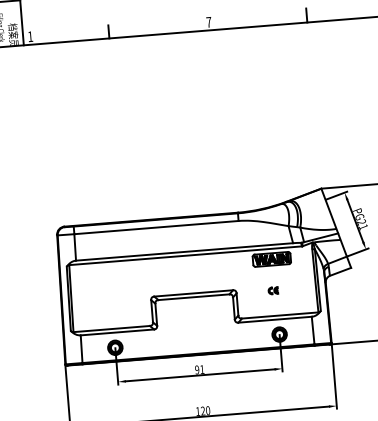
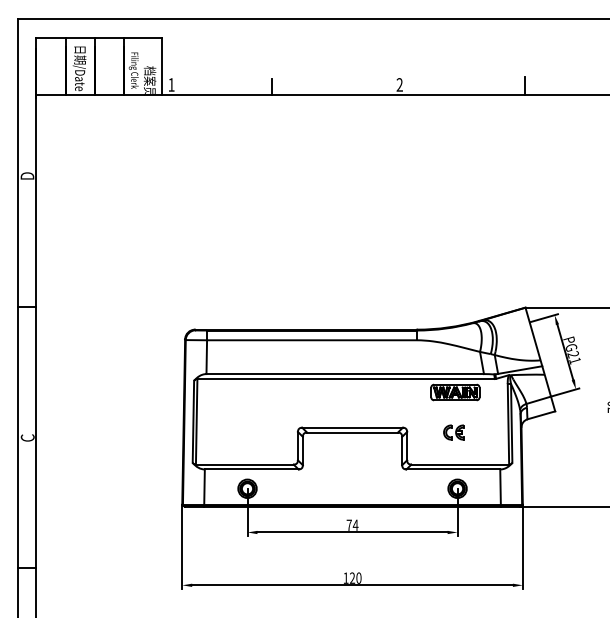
text: (208, 22) -> (399, 84), 7 -> 2
part: (272, 290) -> (453, 432), size x1.67
text: (199, 369) -> (352, 524), 91 -> 74

